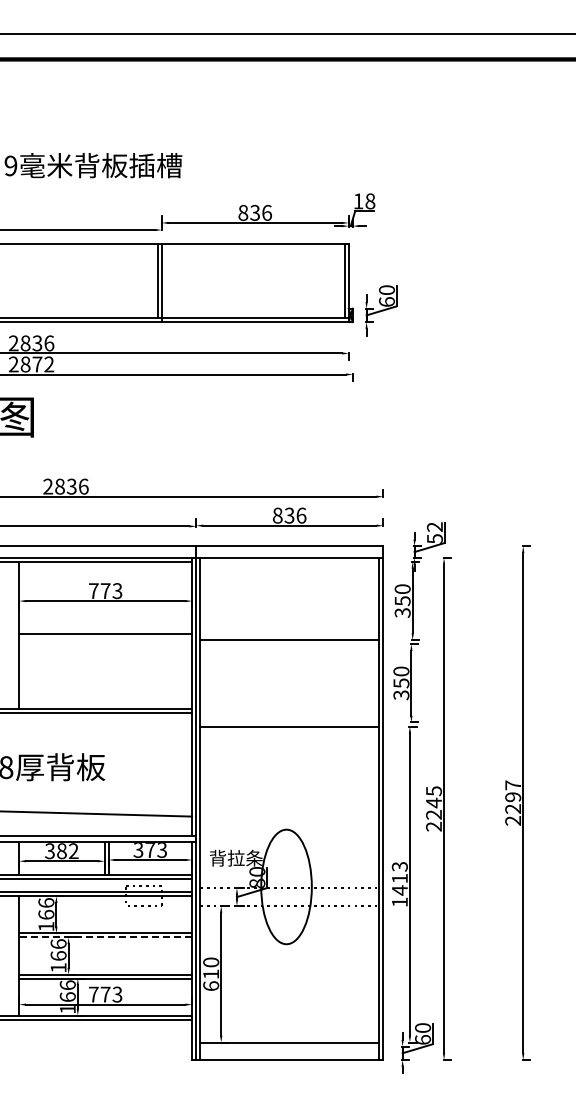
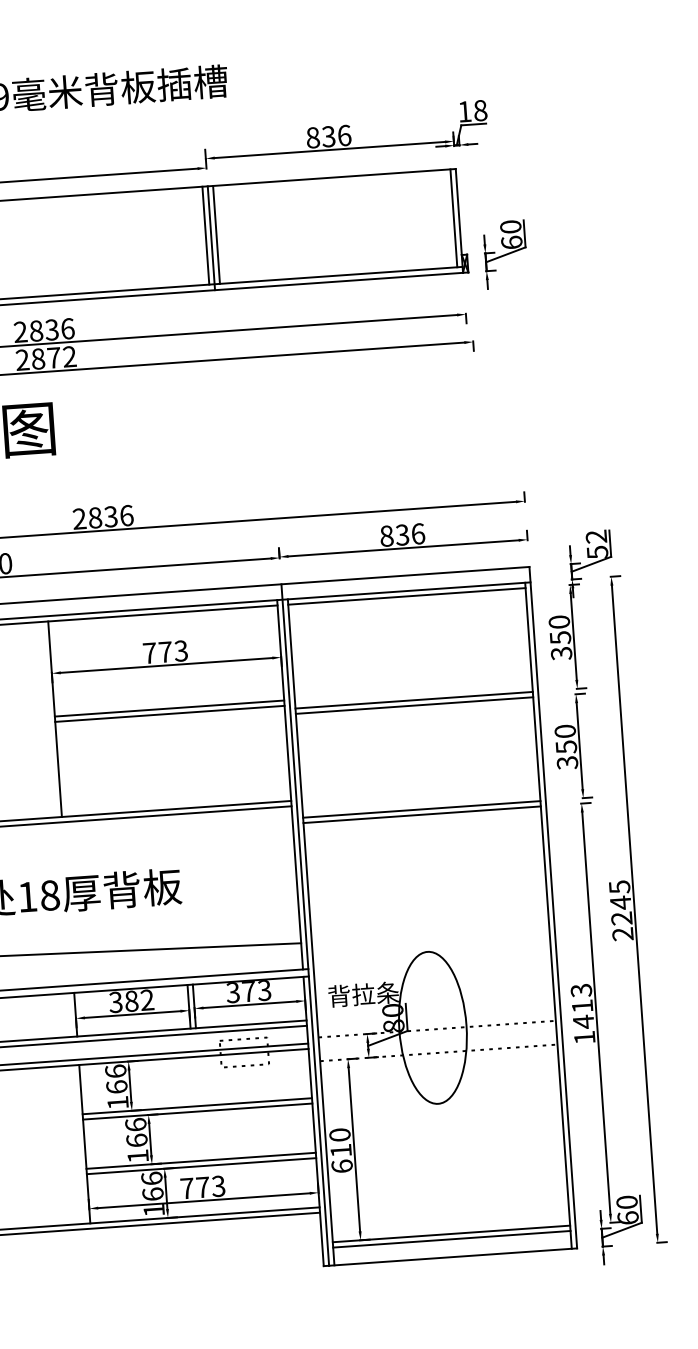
line: (165, 280) -> (216, 234), added
line: (289, 561) -> (406, 595), added
line: (105, 637) -> (169, 713), added
line: (289, 644) -> (414, 705), added
line: (289, 722) -> (421, 809), added
line: (105, 937) -> (197, 1111), dashed -> solid
line: (289, 1046) -> (451, 1239), added

